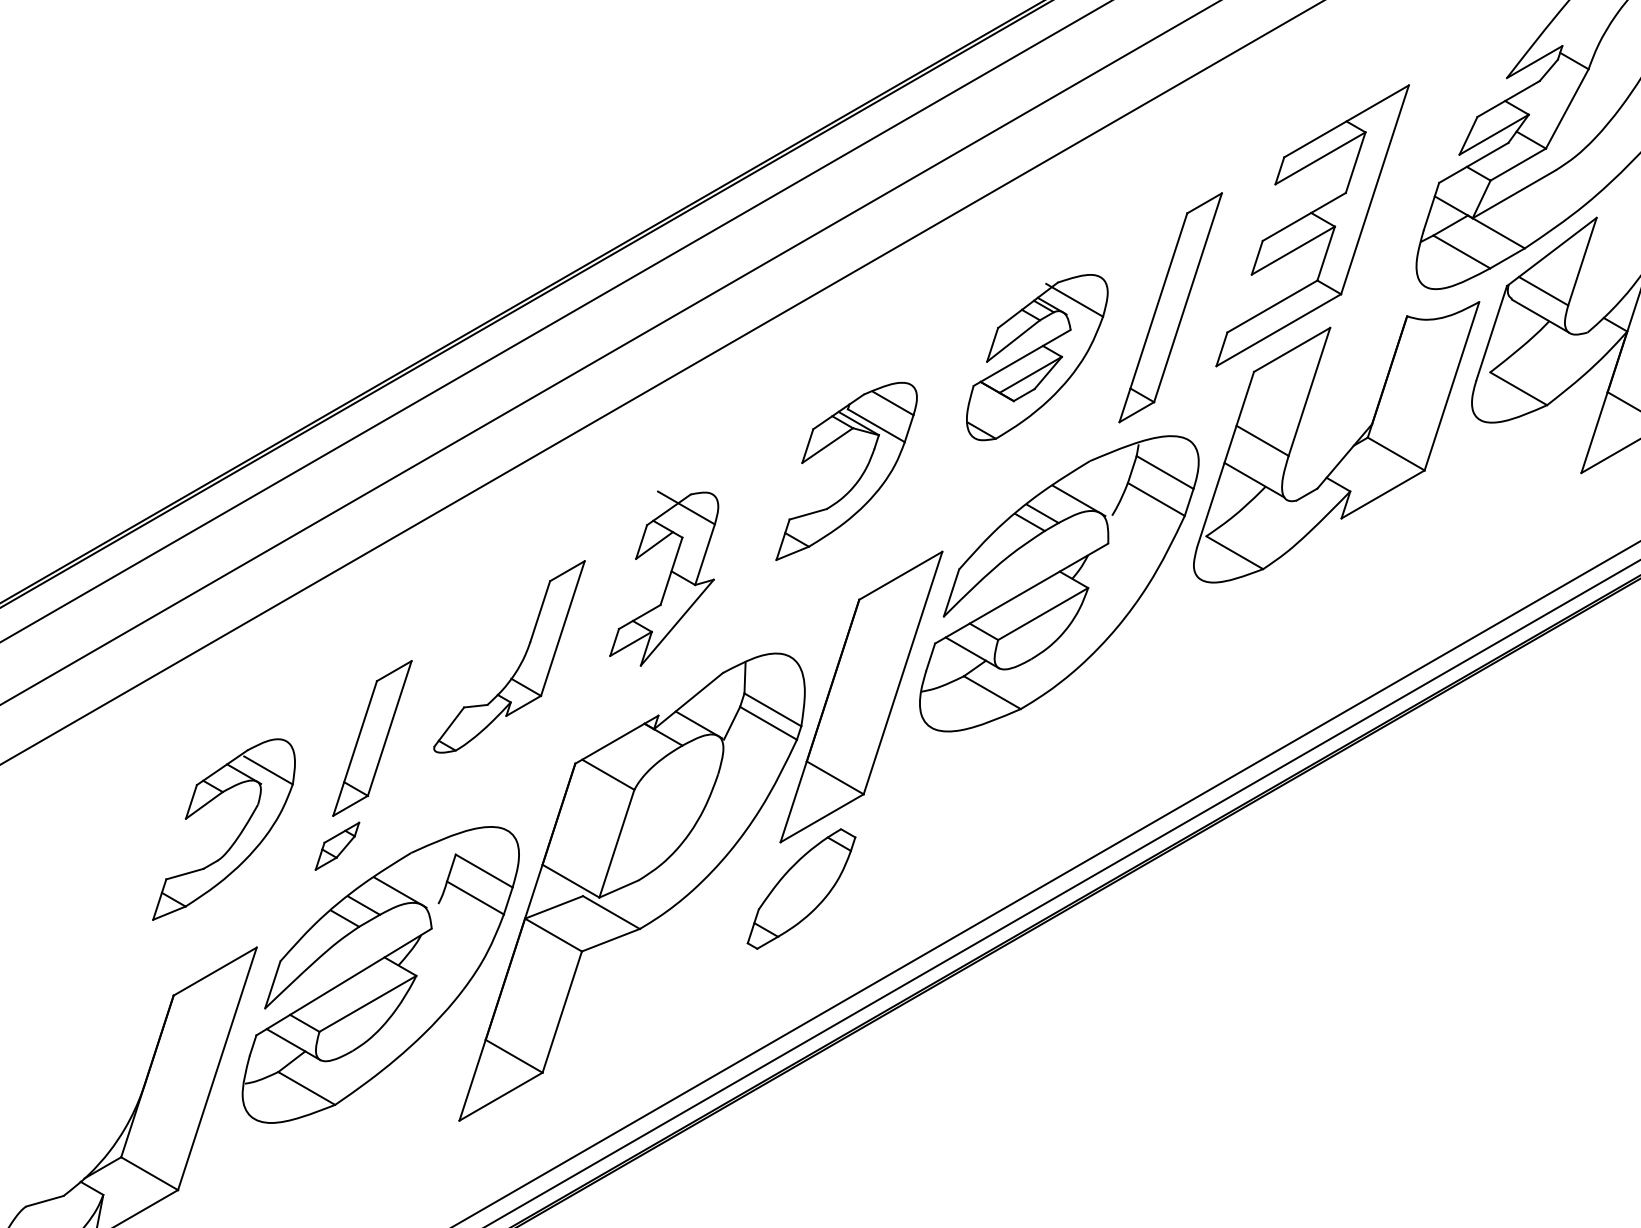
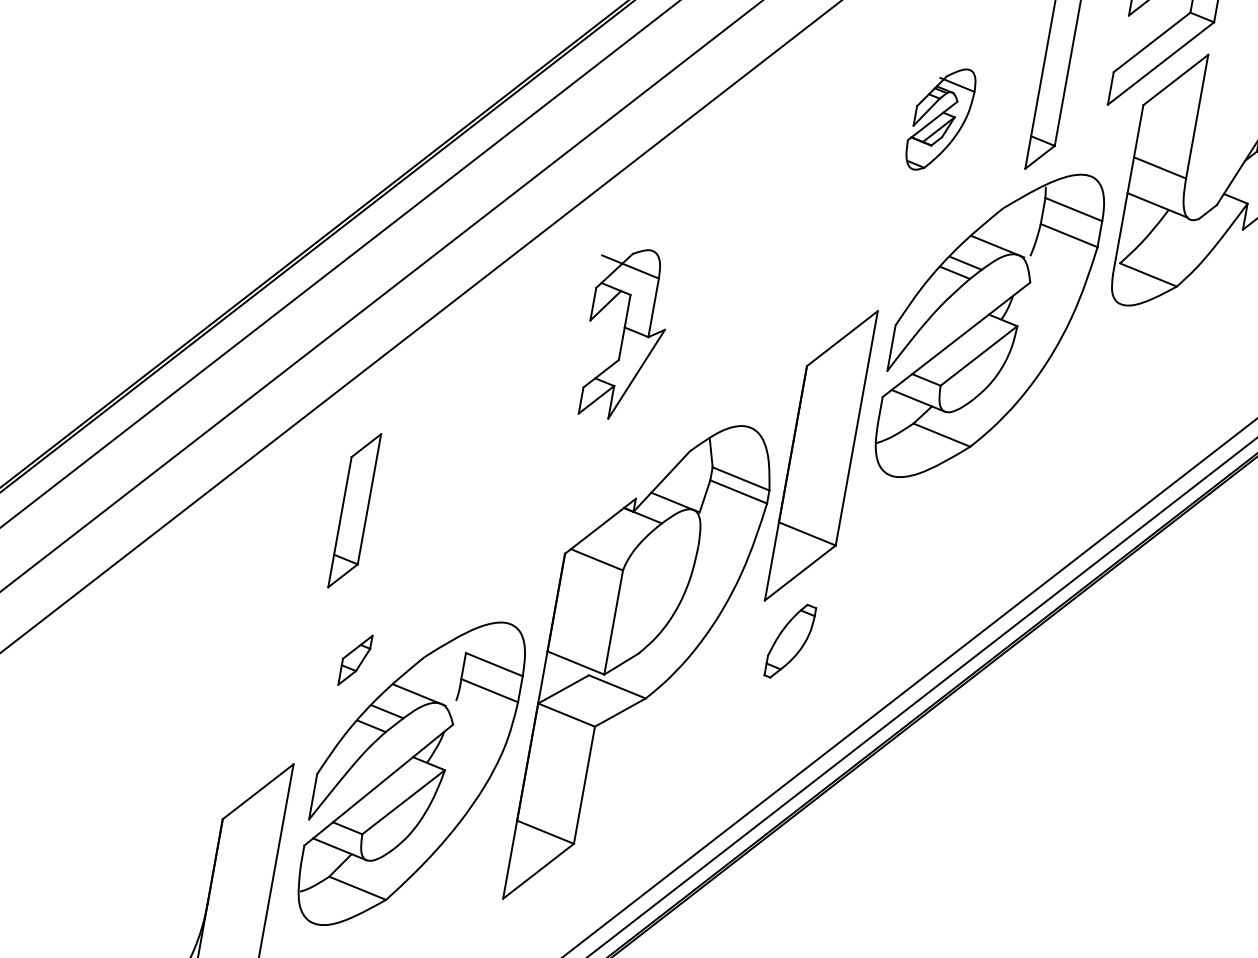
part: (1037, 357) -> (941, 119), size x0.6
part: (856, 481) -> (789, 257), removed
part: (664, 578) -> (619, 335), moved
part: (520, 662) -> (501, 467), removed
part: (372, 738) -> (354, 510), moved
part: (234, 840) -> (259, 668), removed
part: (801, 888) -> (790, 640), size x0.6

